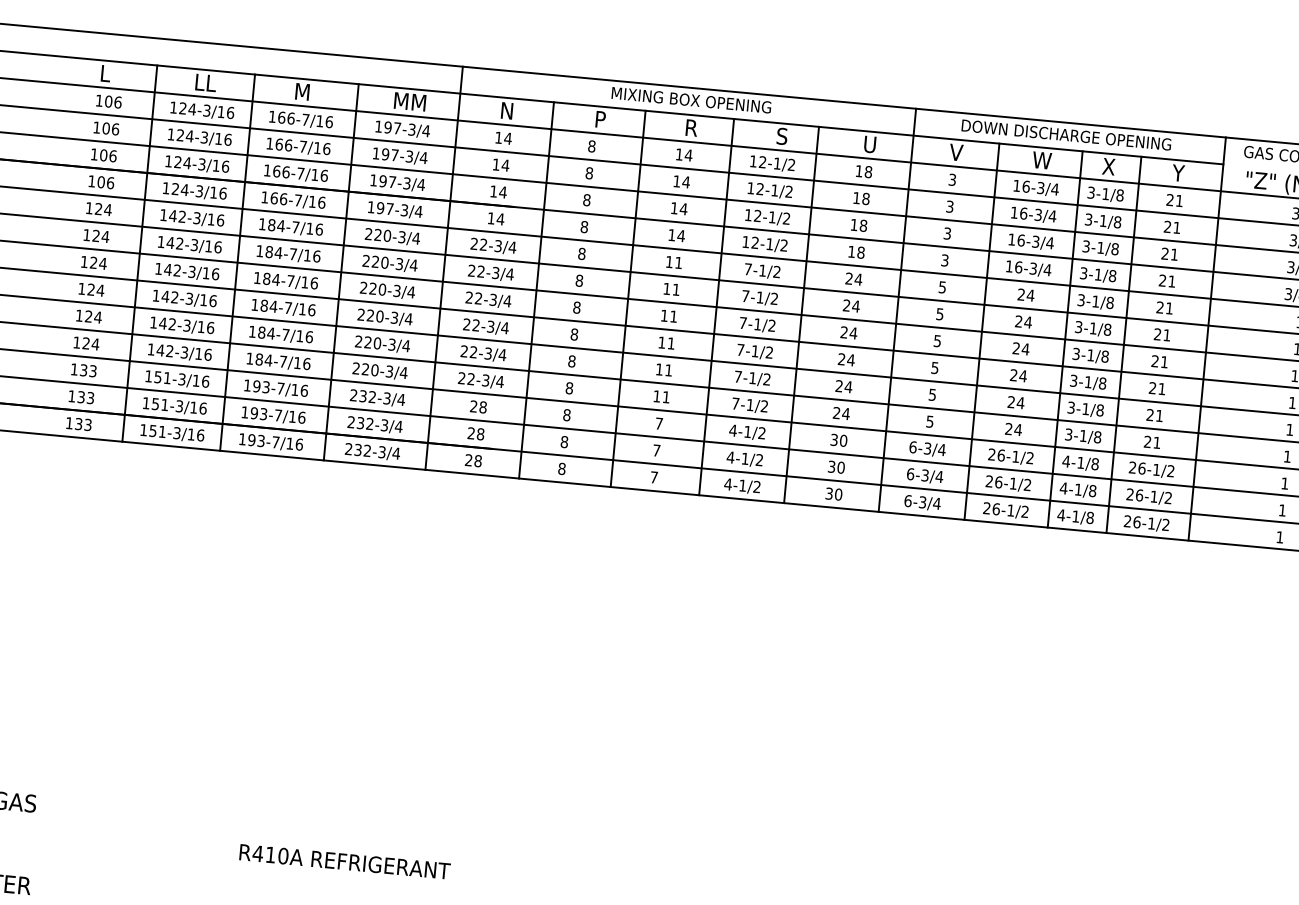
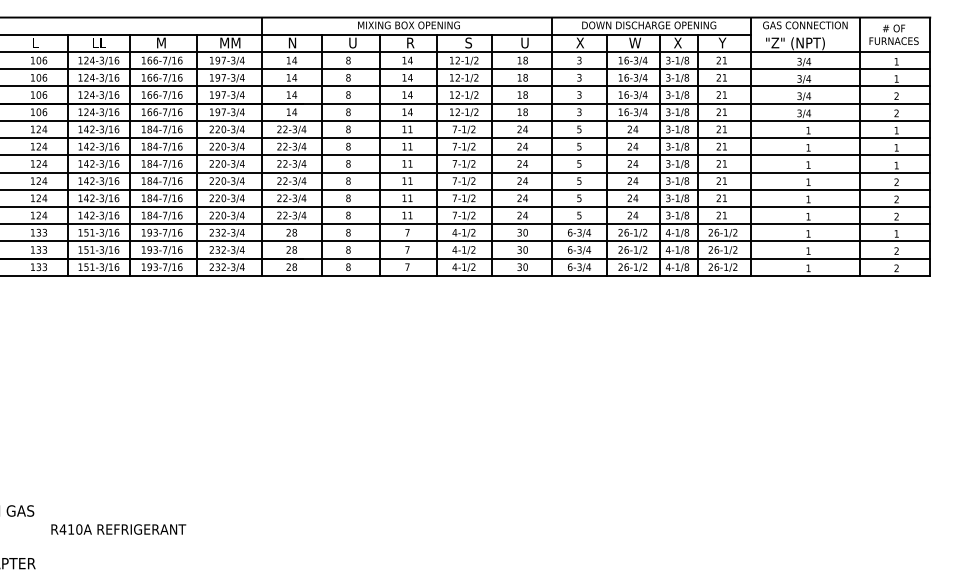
text: (600, 118) -> (352, 42), P -> U
text: (956, 151) -> (580, 42), V -> X
text: (344, 861) -> (118, 529), moved

